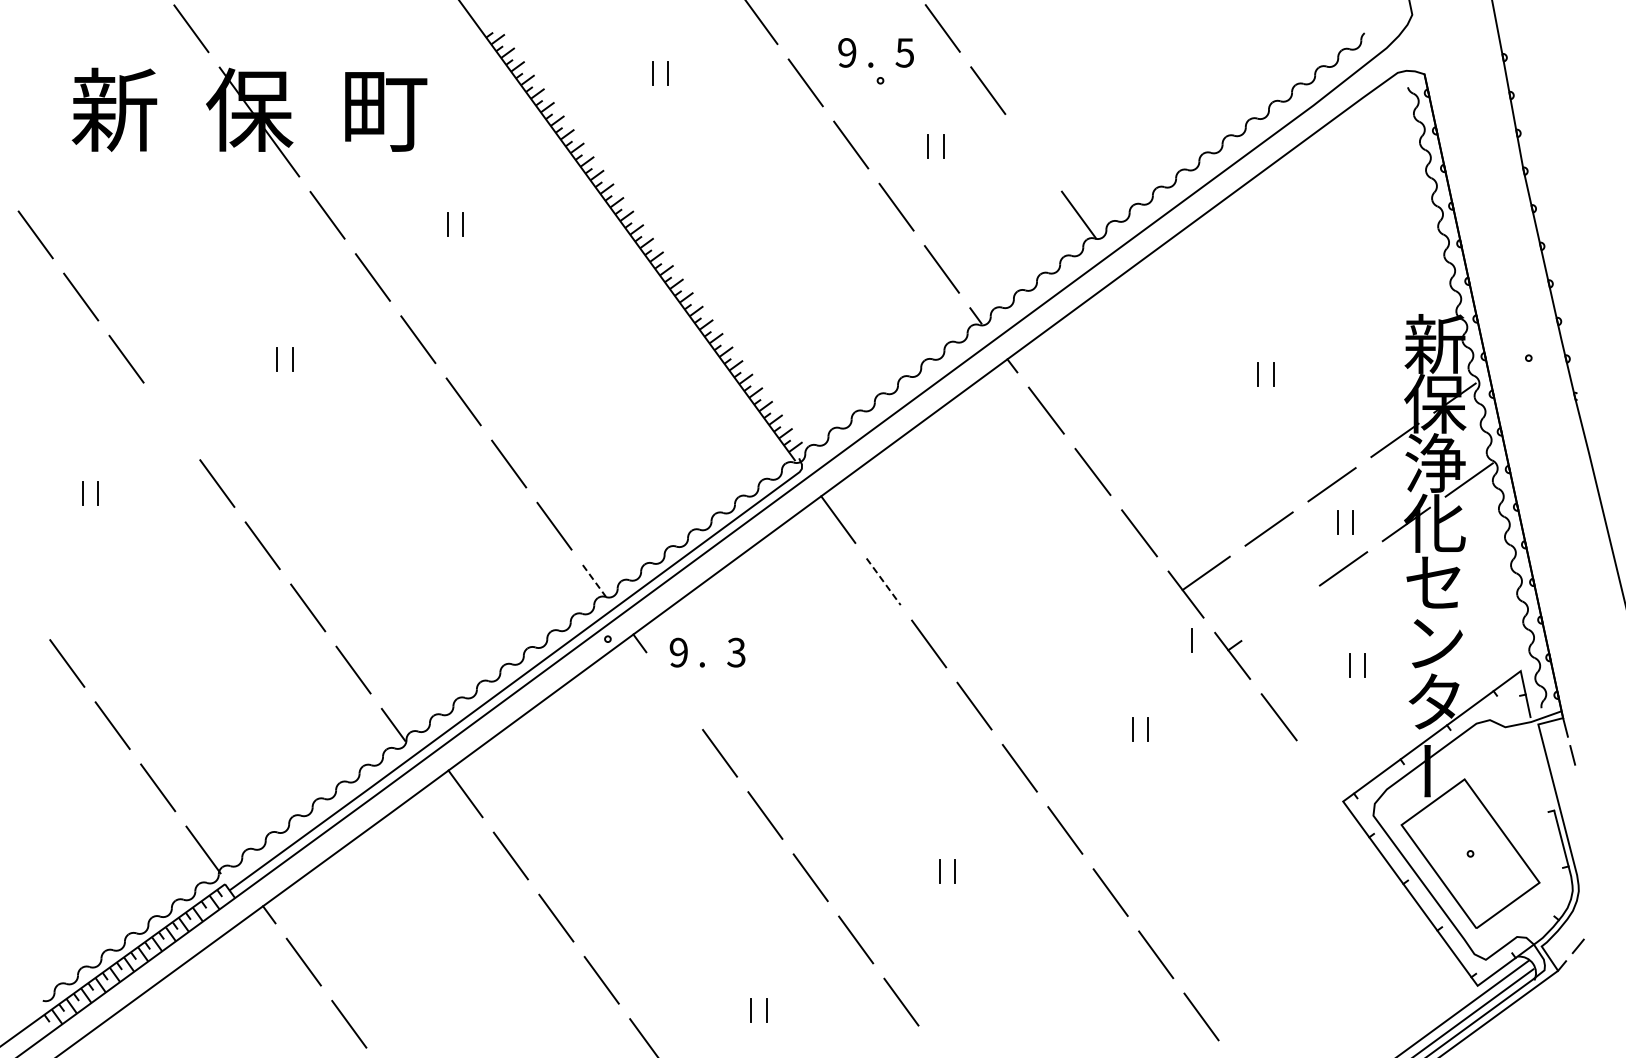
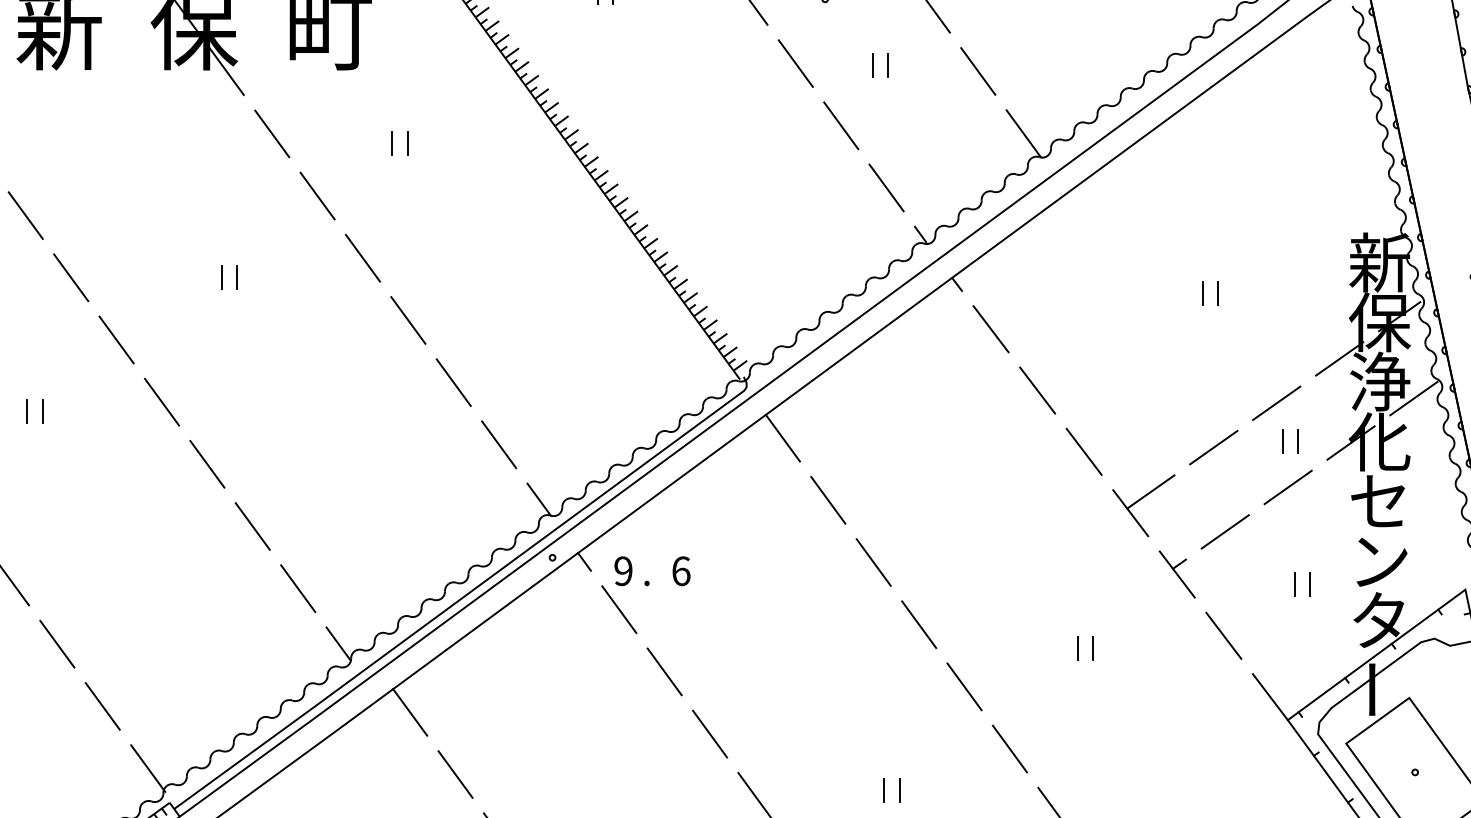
line: (1033, 152) -> (978, 71), added
line: (171, 421) -> (116, 340), added
line: (594, 581) -> (539, 500), dashed -> solid
line: (883, 581) -> (828, 500), dashed -> solid
line: (1280, 612) -> (1225, 531), added
line: (1191, 640) -> (1136, 559), removed
text: (736, 652) -> (681, 571), 3 -> 6
line: (674, 690) -> (619, 609), added
line: (1325, 778) -> (1270, 697), added

